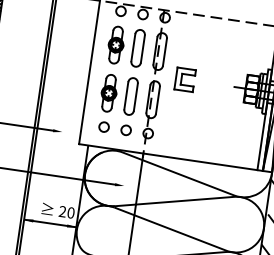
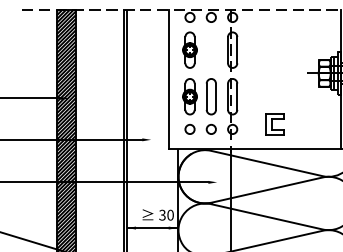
part: (137, 47) -> (210, 49), removed
part: (184, 79) -> (274, 124), moved
text: (62, 212) -> (162, 215), 20 -> 30

